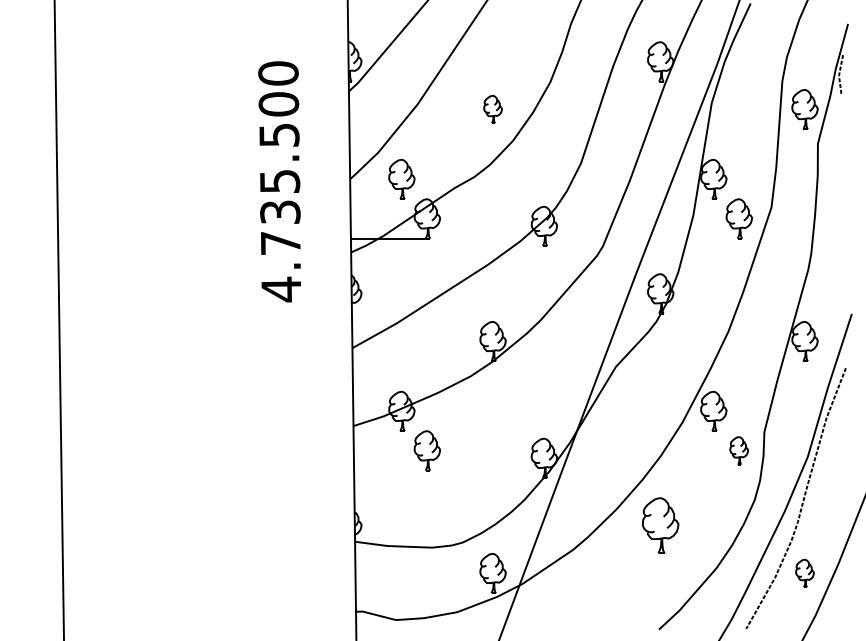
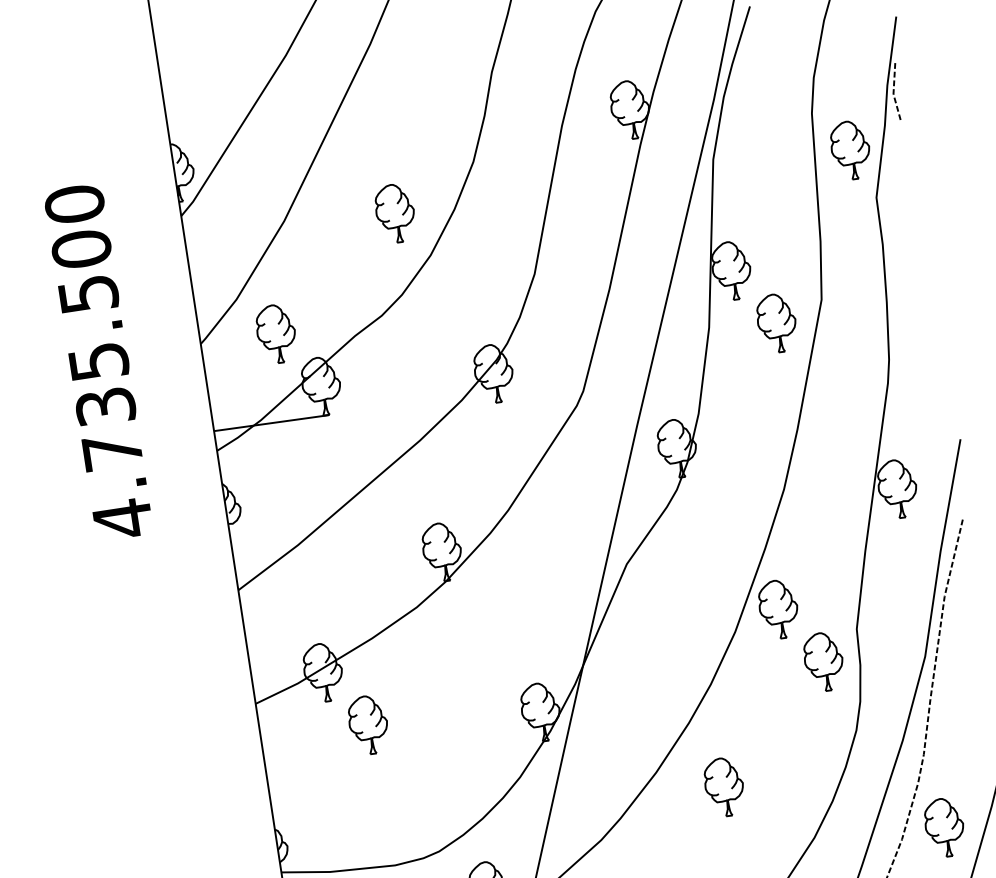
part: (492, 109) -> (394, 213), size x1.43
part: (738, 450) -> (822, 661), size x1.43
part: (660, 525) -> (724, 786), size x0.71
part: (804, 573) -> (943, 827), size x1.43

